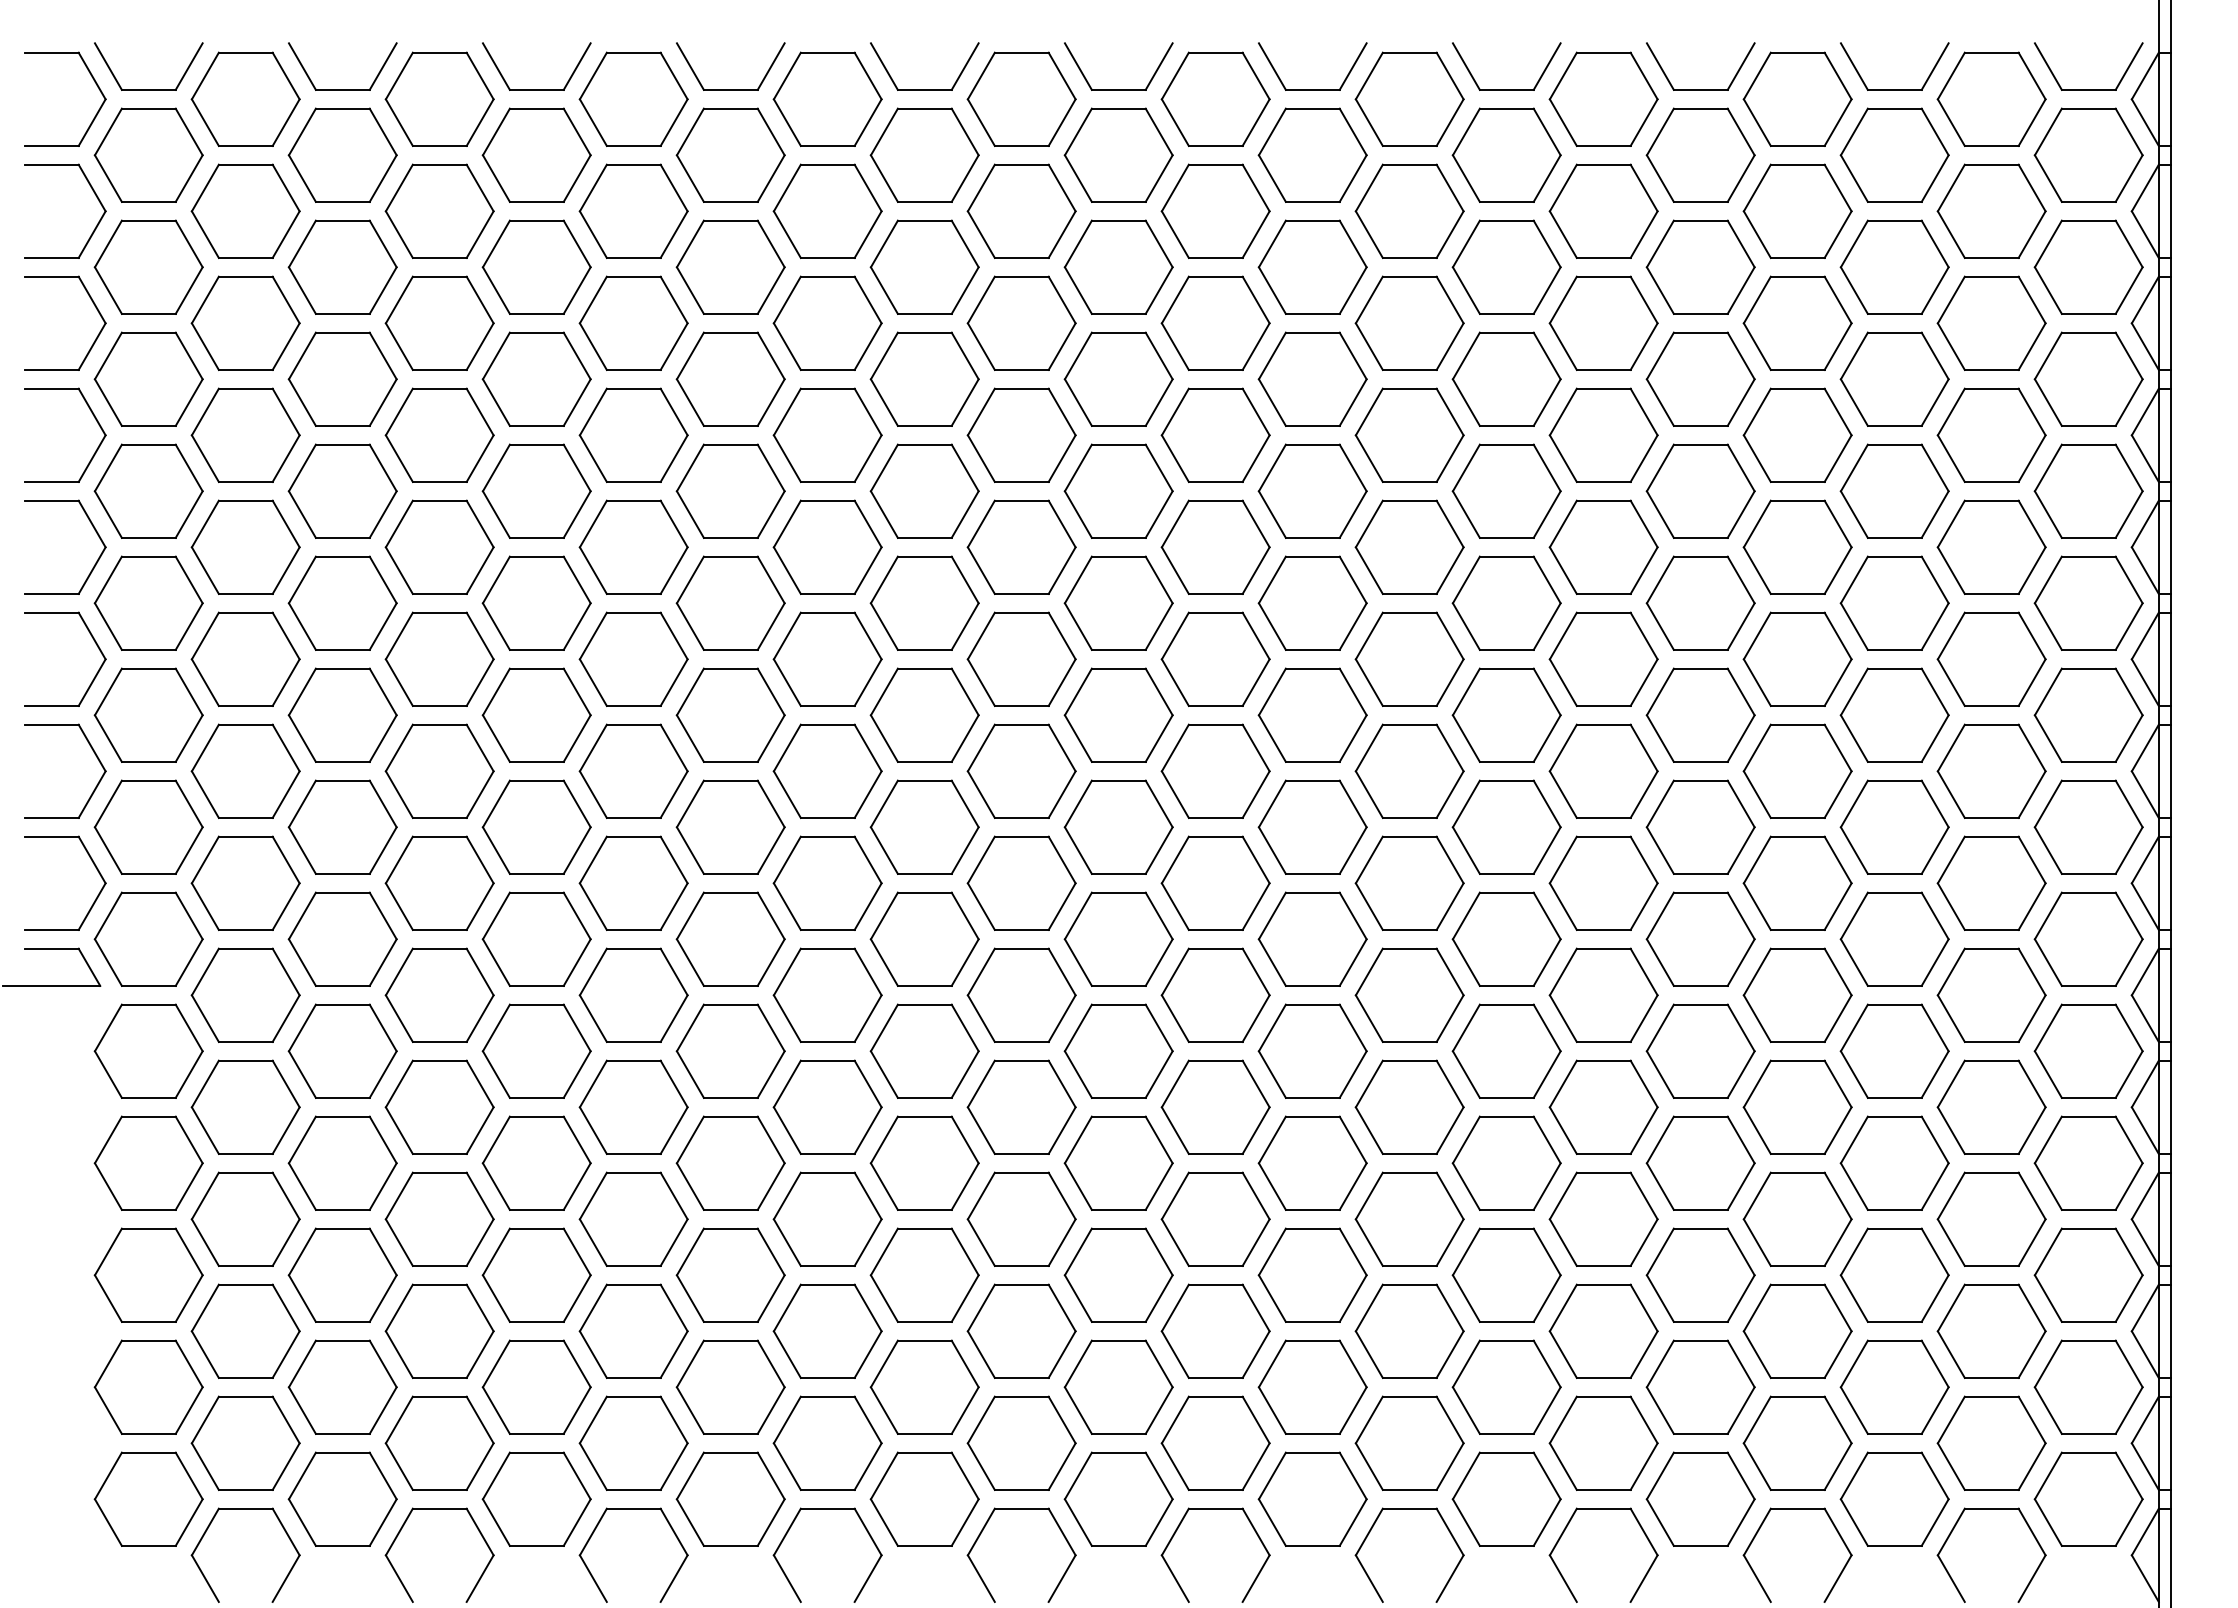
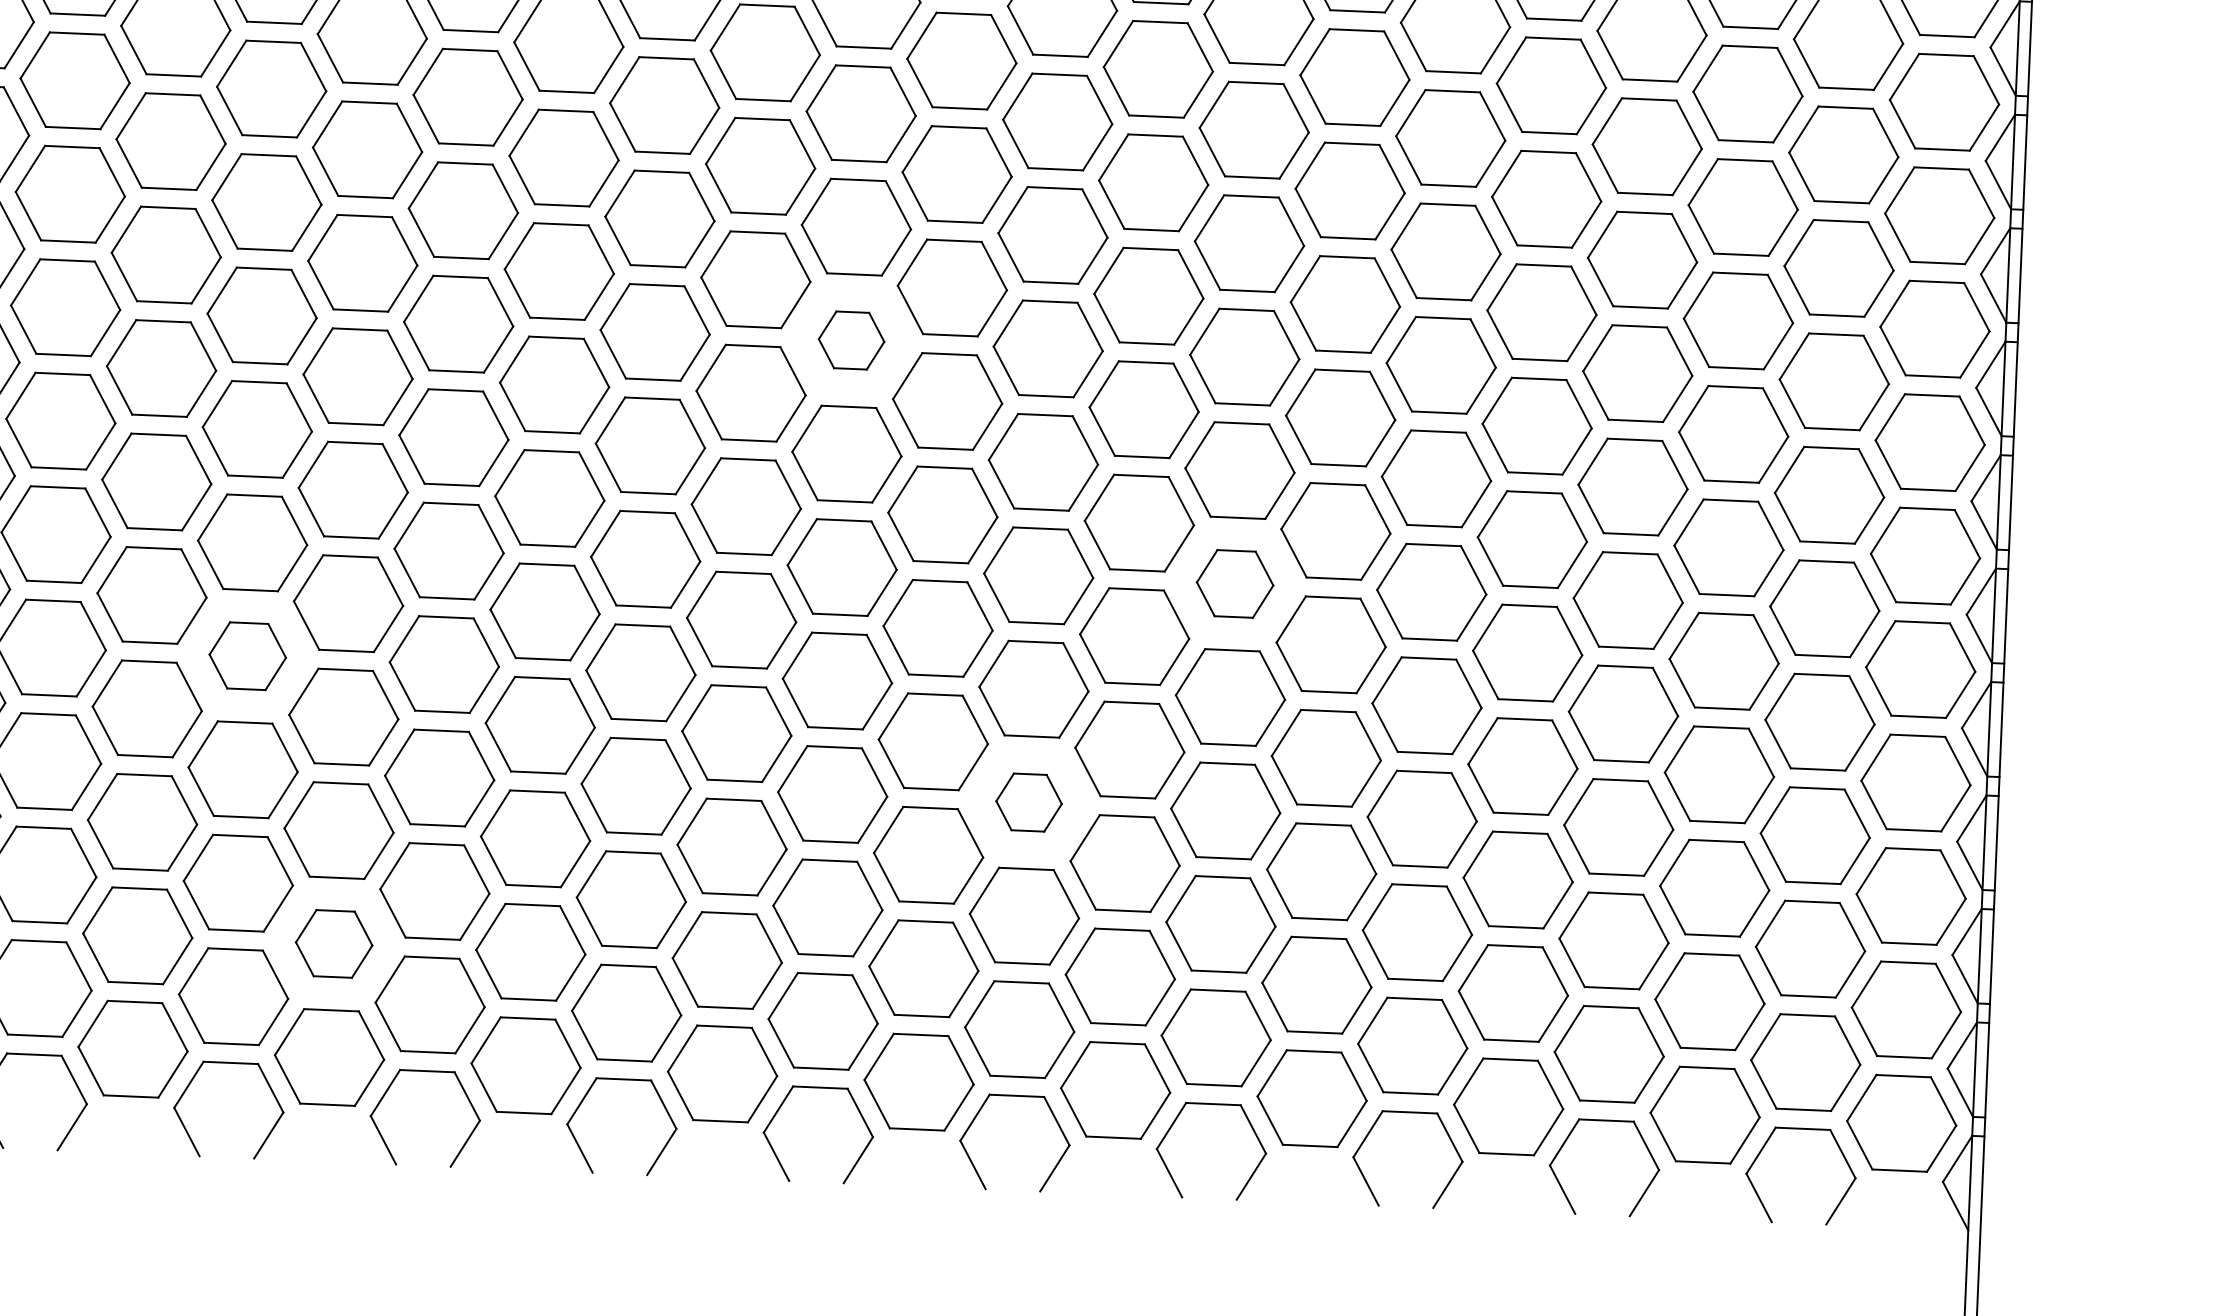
part: (1021, 770) -> (851, 339), size x0.6
part: (1409, 994) -> (1235, 583), size x0.7
part: (439, 1106) -> (247, 655), size x0.7
part: (1215, 1218) -> (1028, 801), size x0.6
part: (536, 1386) -> (334, 943), size x0.7

